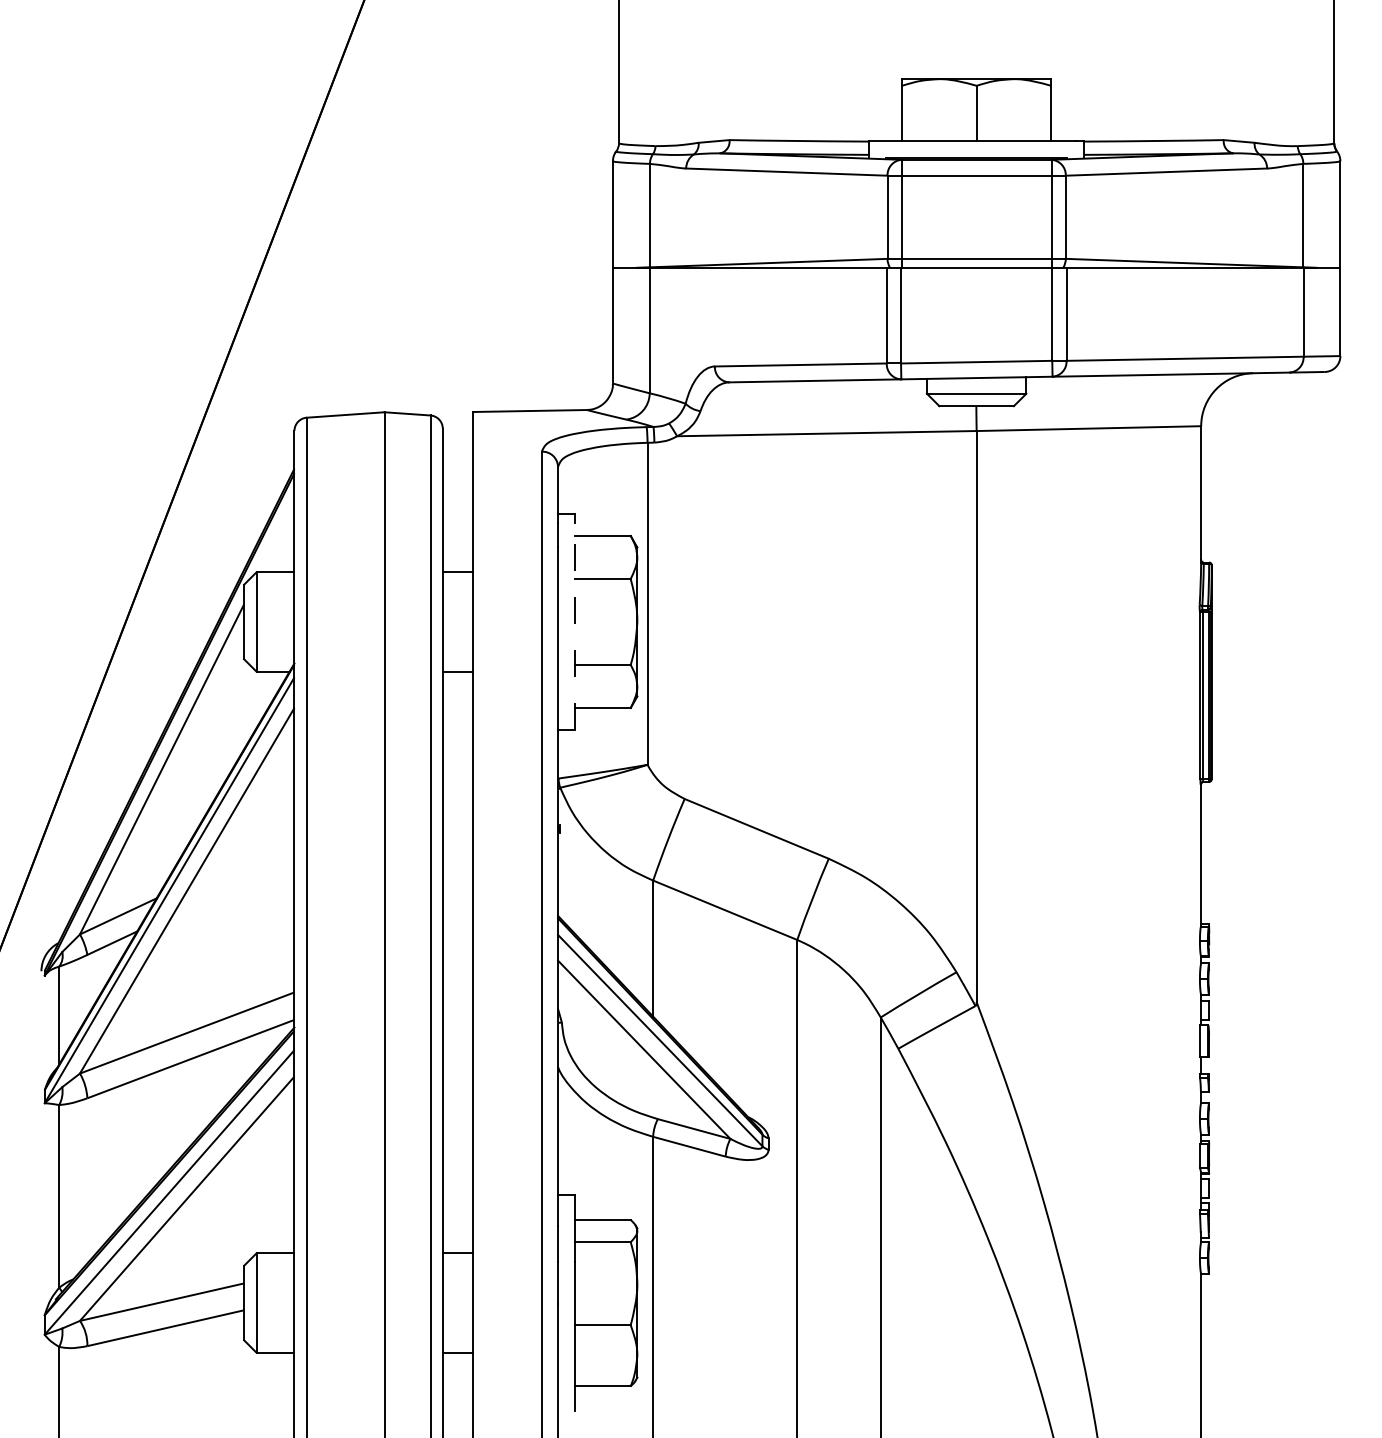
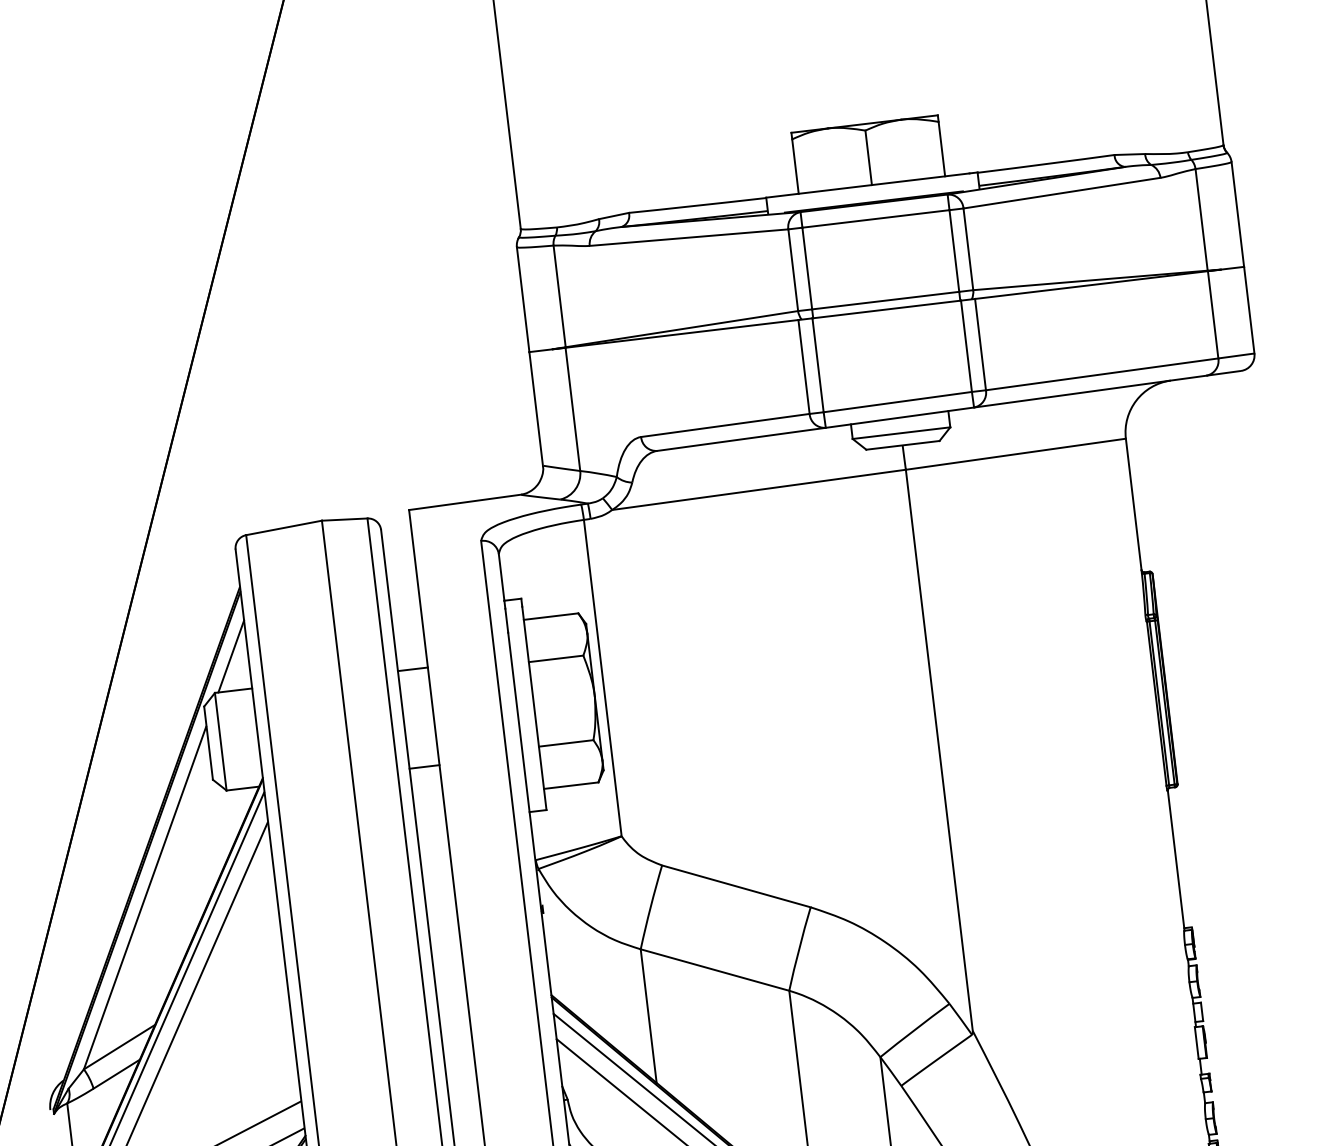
line: (277, 537) -> (231, 656), added
line: (575, 625) -> (534, 707), dashed -> solid

